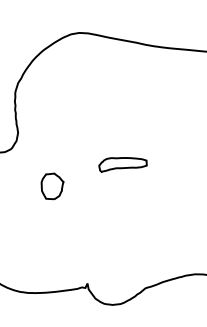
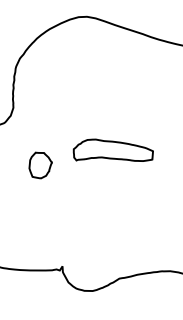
part: (122, 164) -> (112, 152), size x1.67

